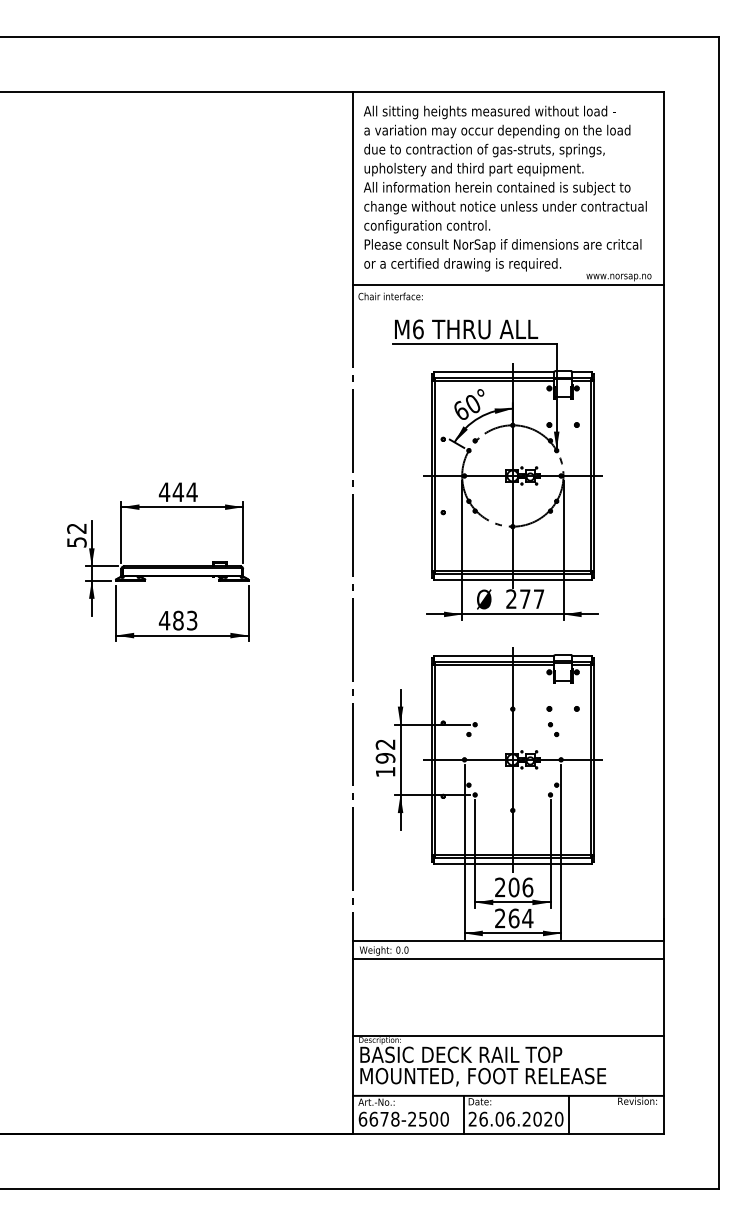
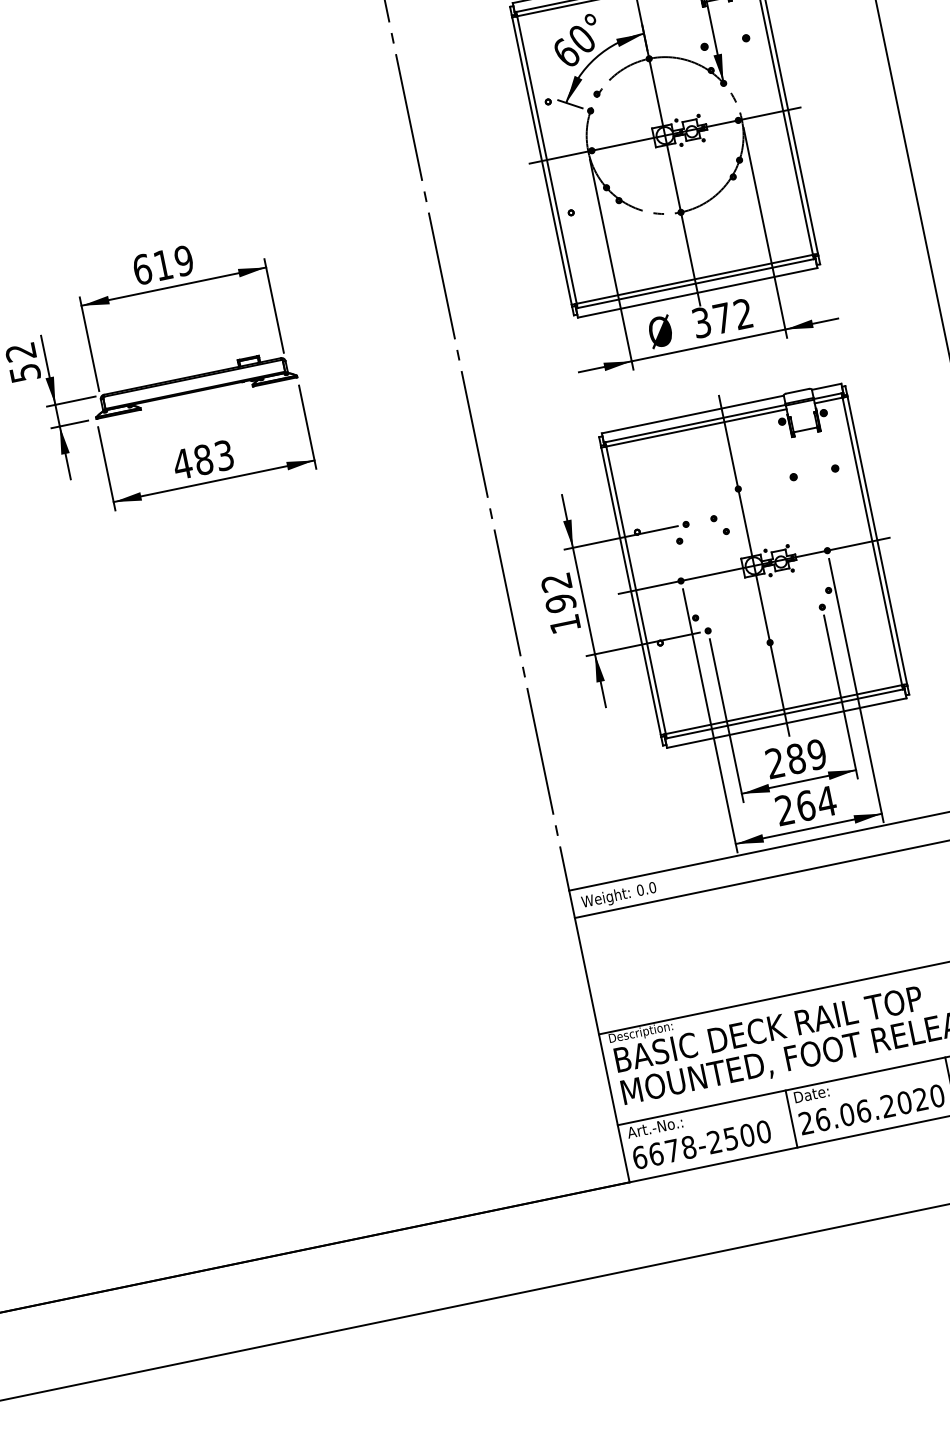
text: (177, 492) -> (162, 265), 444 -> 619
text: (525, 599) -> (723, 318), 277 -> 372
part: (553, 729) -> (719, 524), moved
text: (520, 887) -> (805, 756), 206 -> 289

